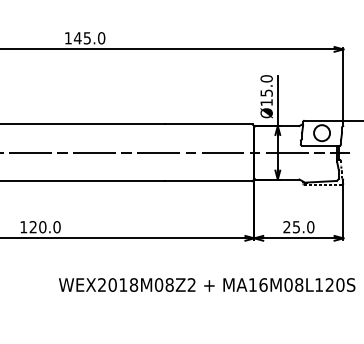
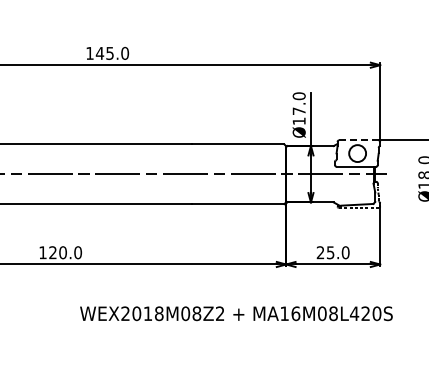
text: (266, 92) -> (299, 110), Ø15.0 -> Ø17.0
line: (322, 120) -> (358, 140), solid -> dashed
text: (319, 284) -> (354, 313), MA16M08L120S -> MA16M08L420S

